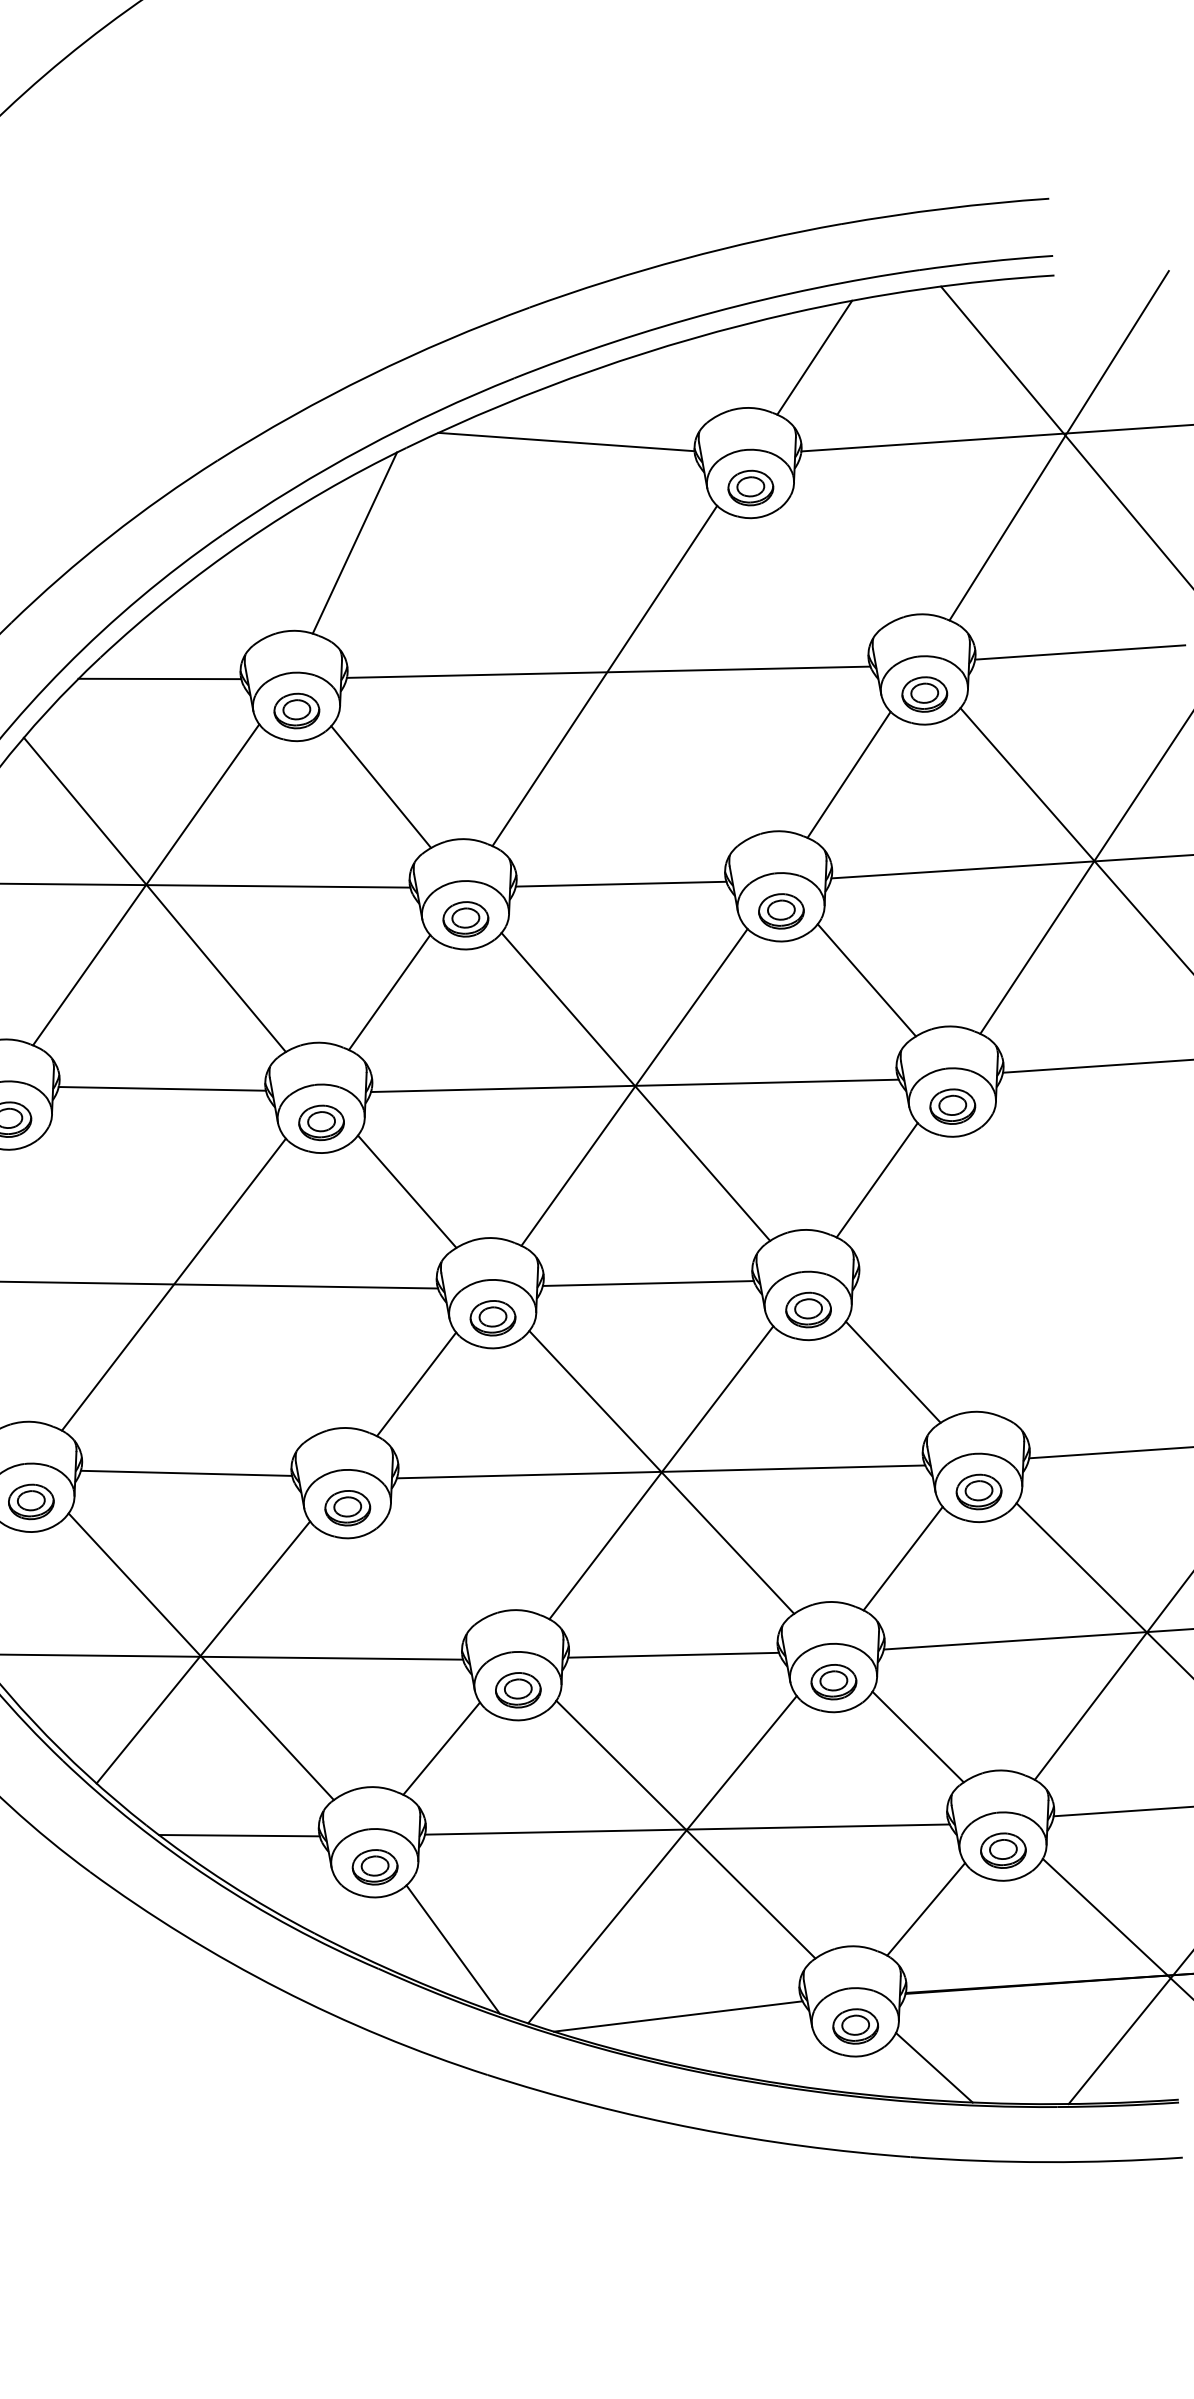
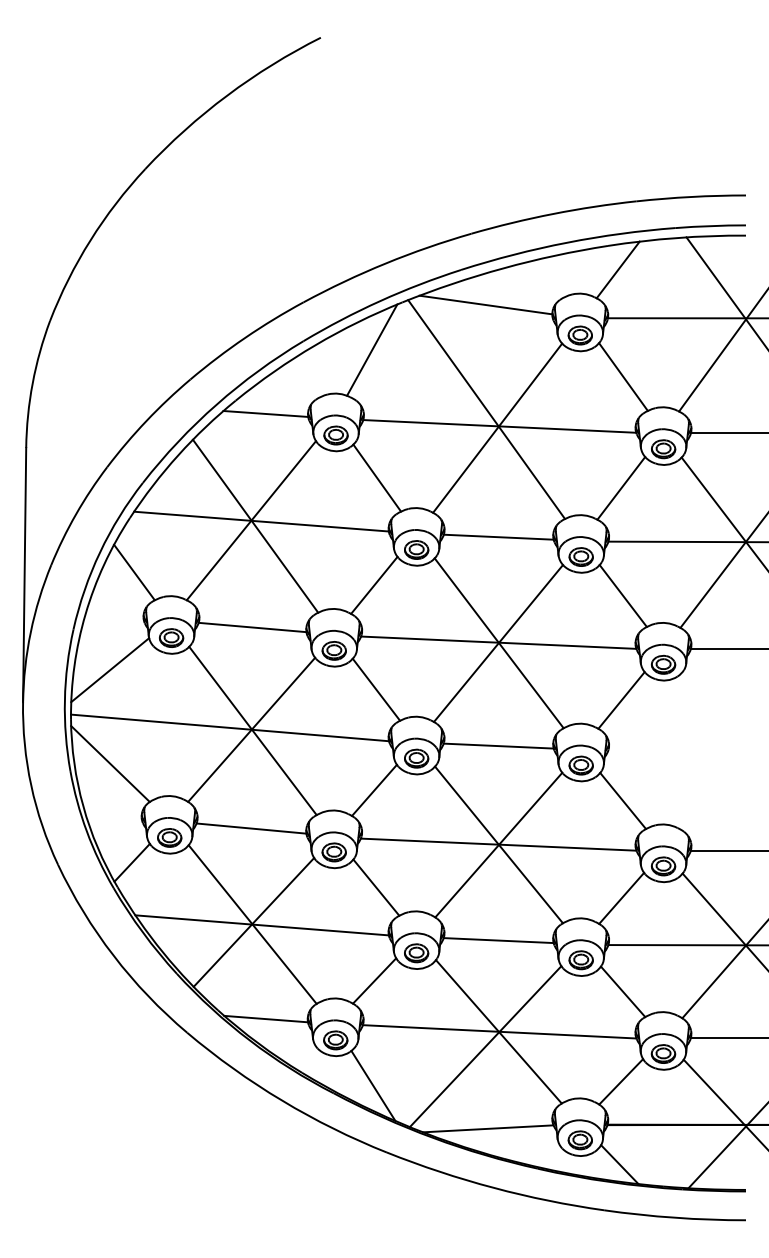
line: (838, 560) -> (623, 376), added
line: (581, 641) -> (486, 409), added
line: (175, 1285) -> (252, 730), added
line: (433, 1569) -> (376, 887), added

